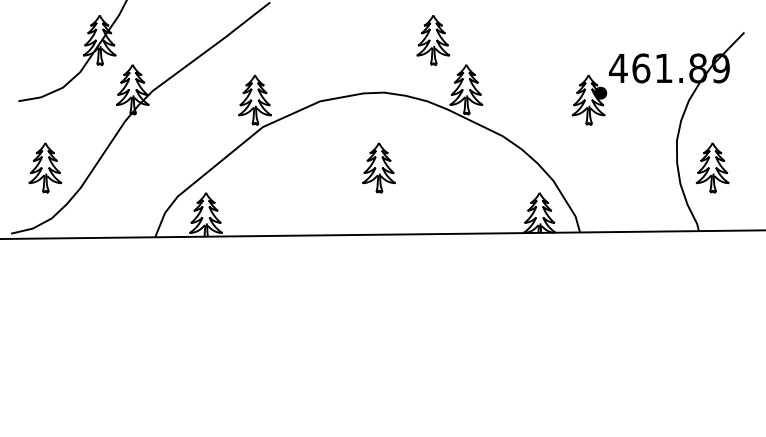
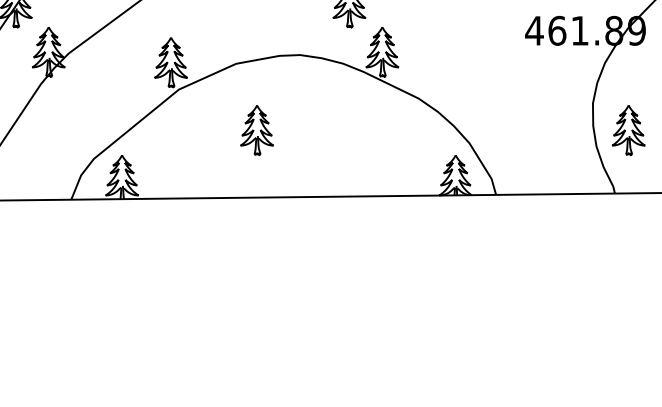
part: (589, 100) -> (505, 62), removed
part: (378, 167) -> (256, 129), moved

